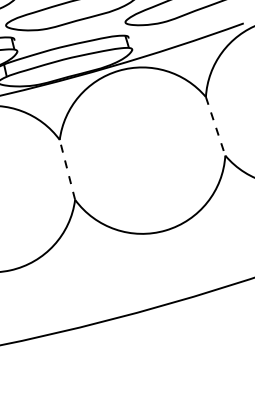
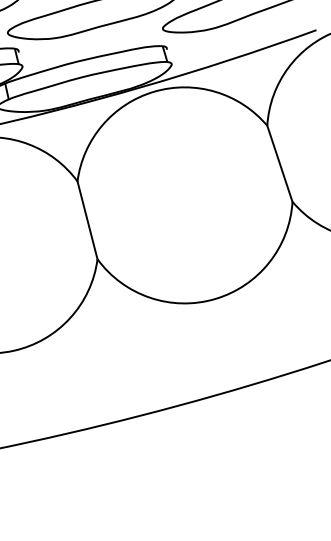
line: (215, 126) -> (279, 164), dashed -> solid
line: (67, 169) -> (87, 219), dashed -> solid

